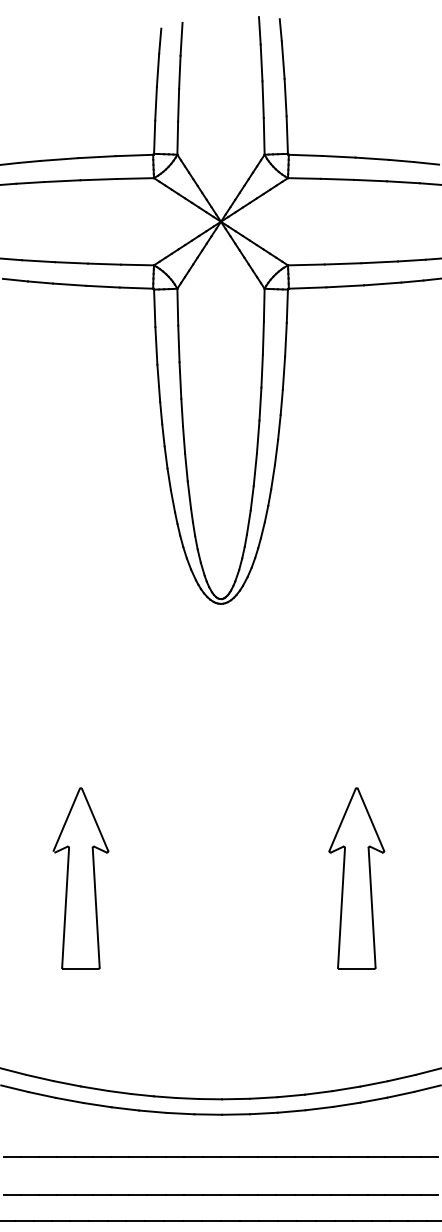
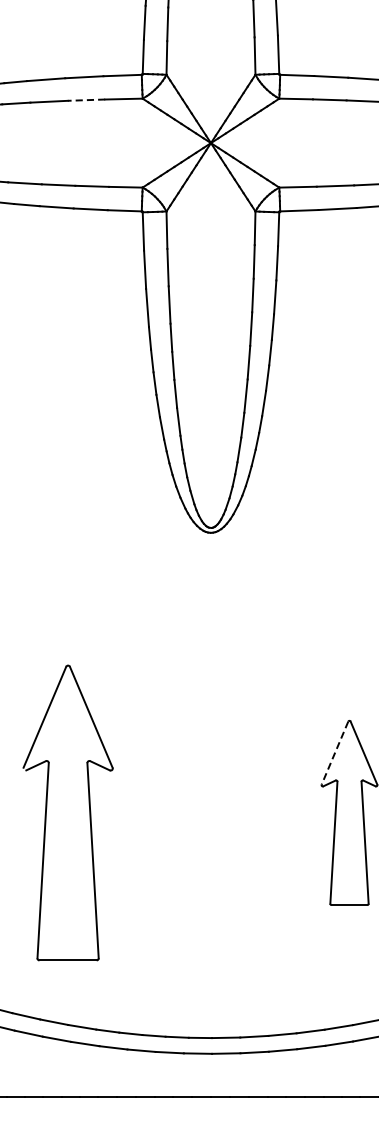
line: (98, 179) -> (86, 100), solid -> dashed
line: (342, 819) -> (334, 752), solid -> dashed
part: (80, 878) -> (67, 812), size x1.6

